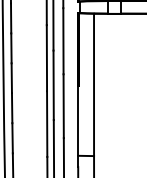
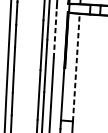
line: (63, 40) -> (55, 32), solid -> dashed
line: (94, 84) -> (76, 67), solid -> dashed

